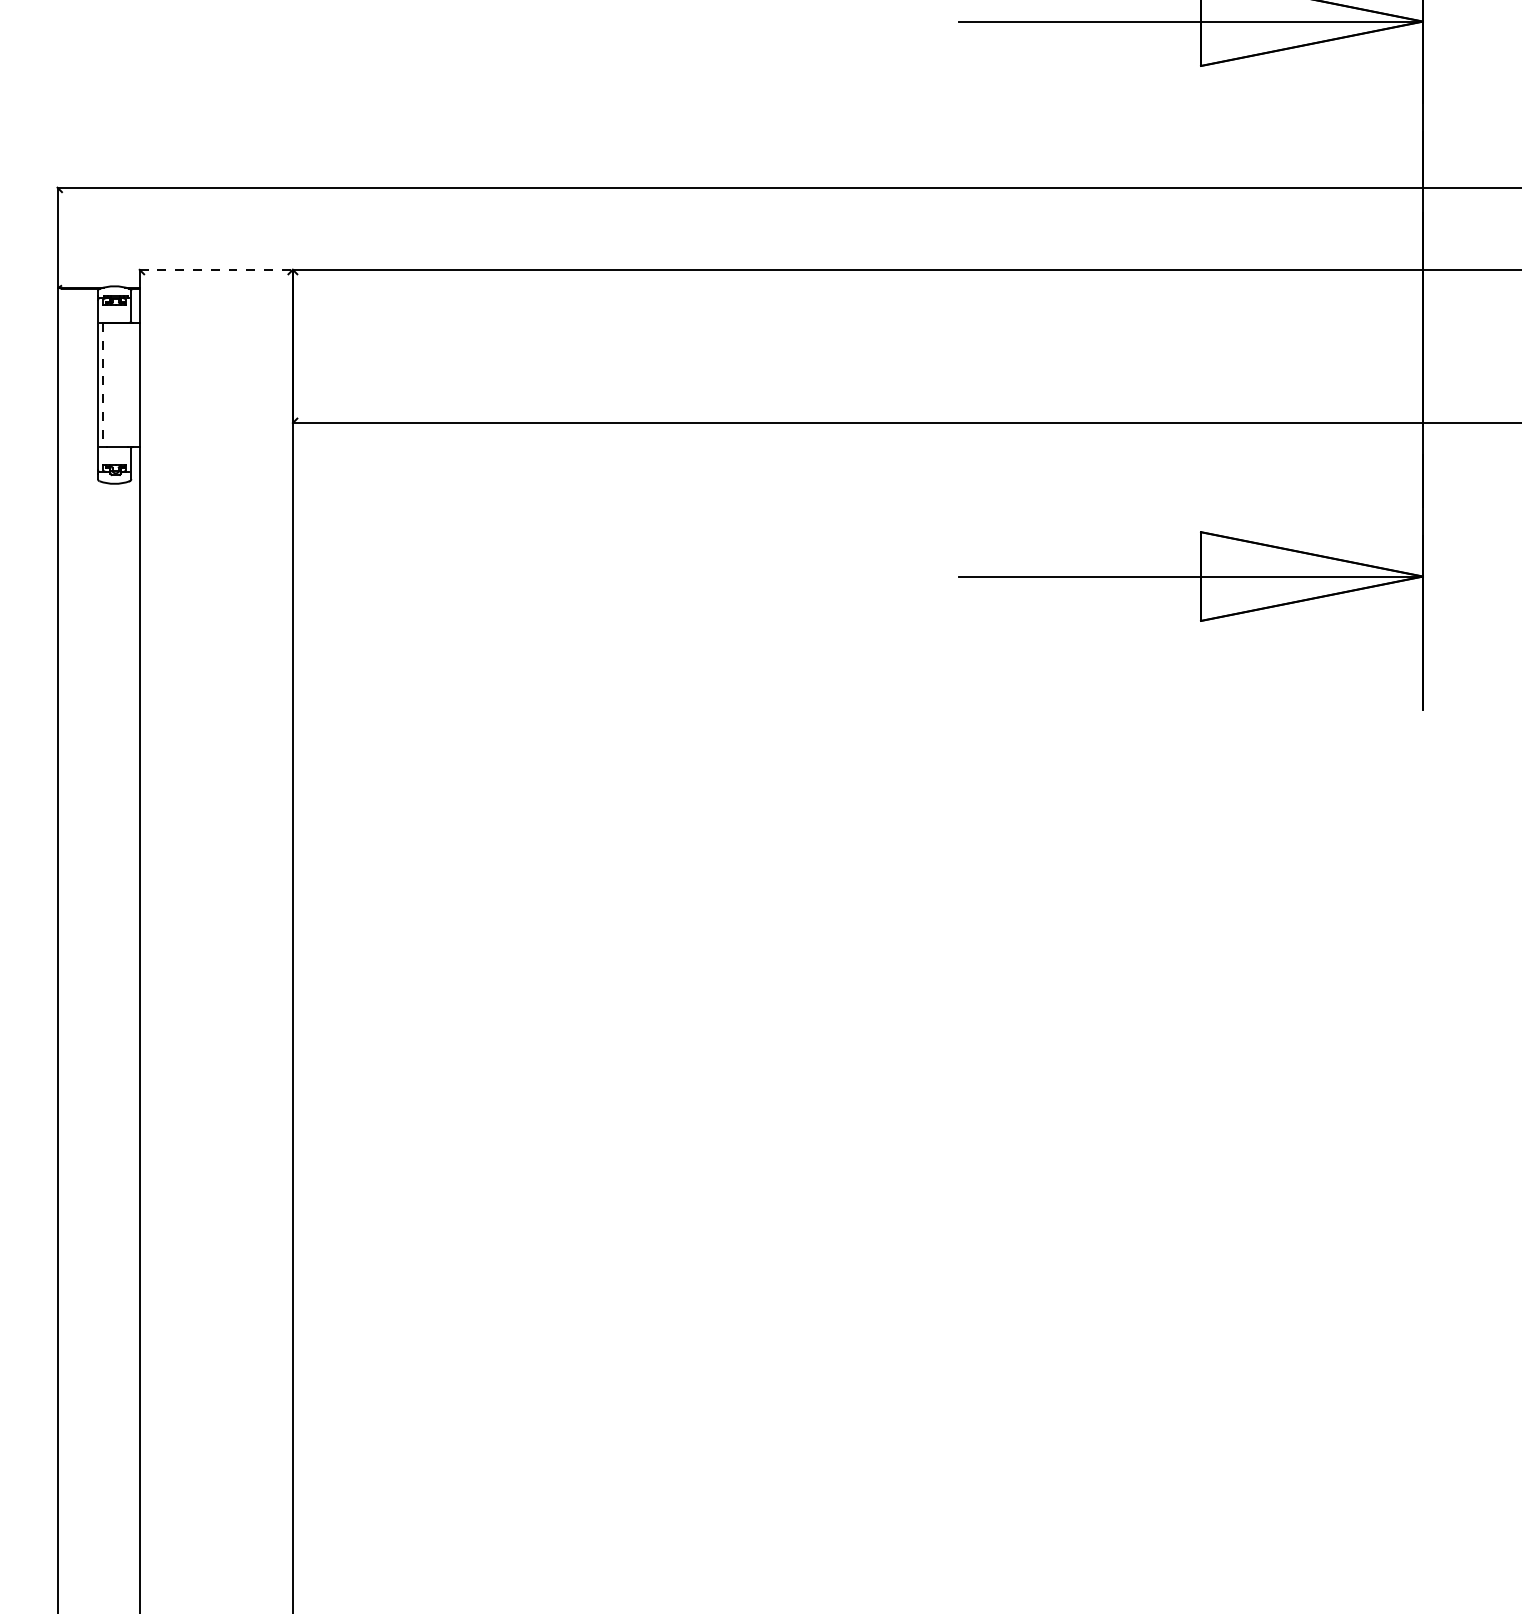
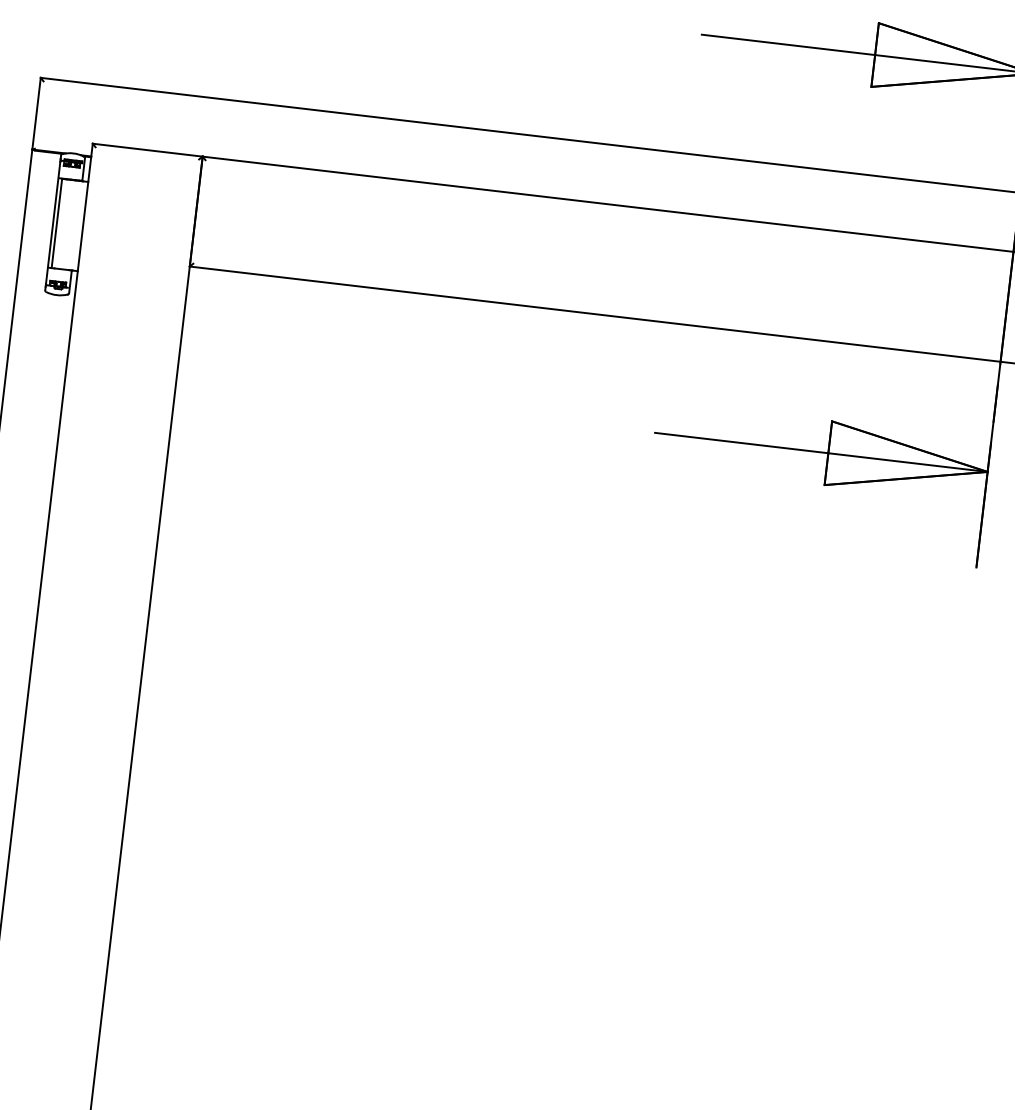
line: (216, 269) -> (147, 149), dashed -> solid
line: (103, 385) -> (57, 223), dashed -> solid

